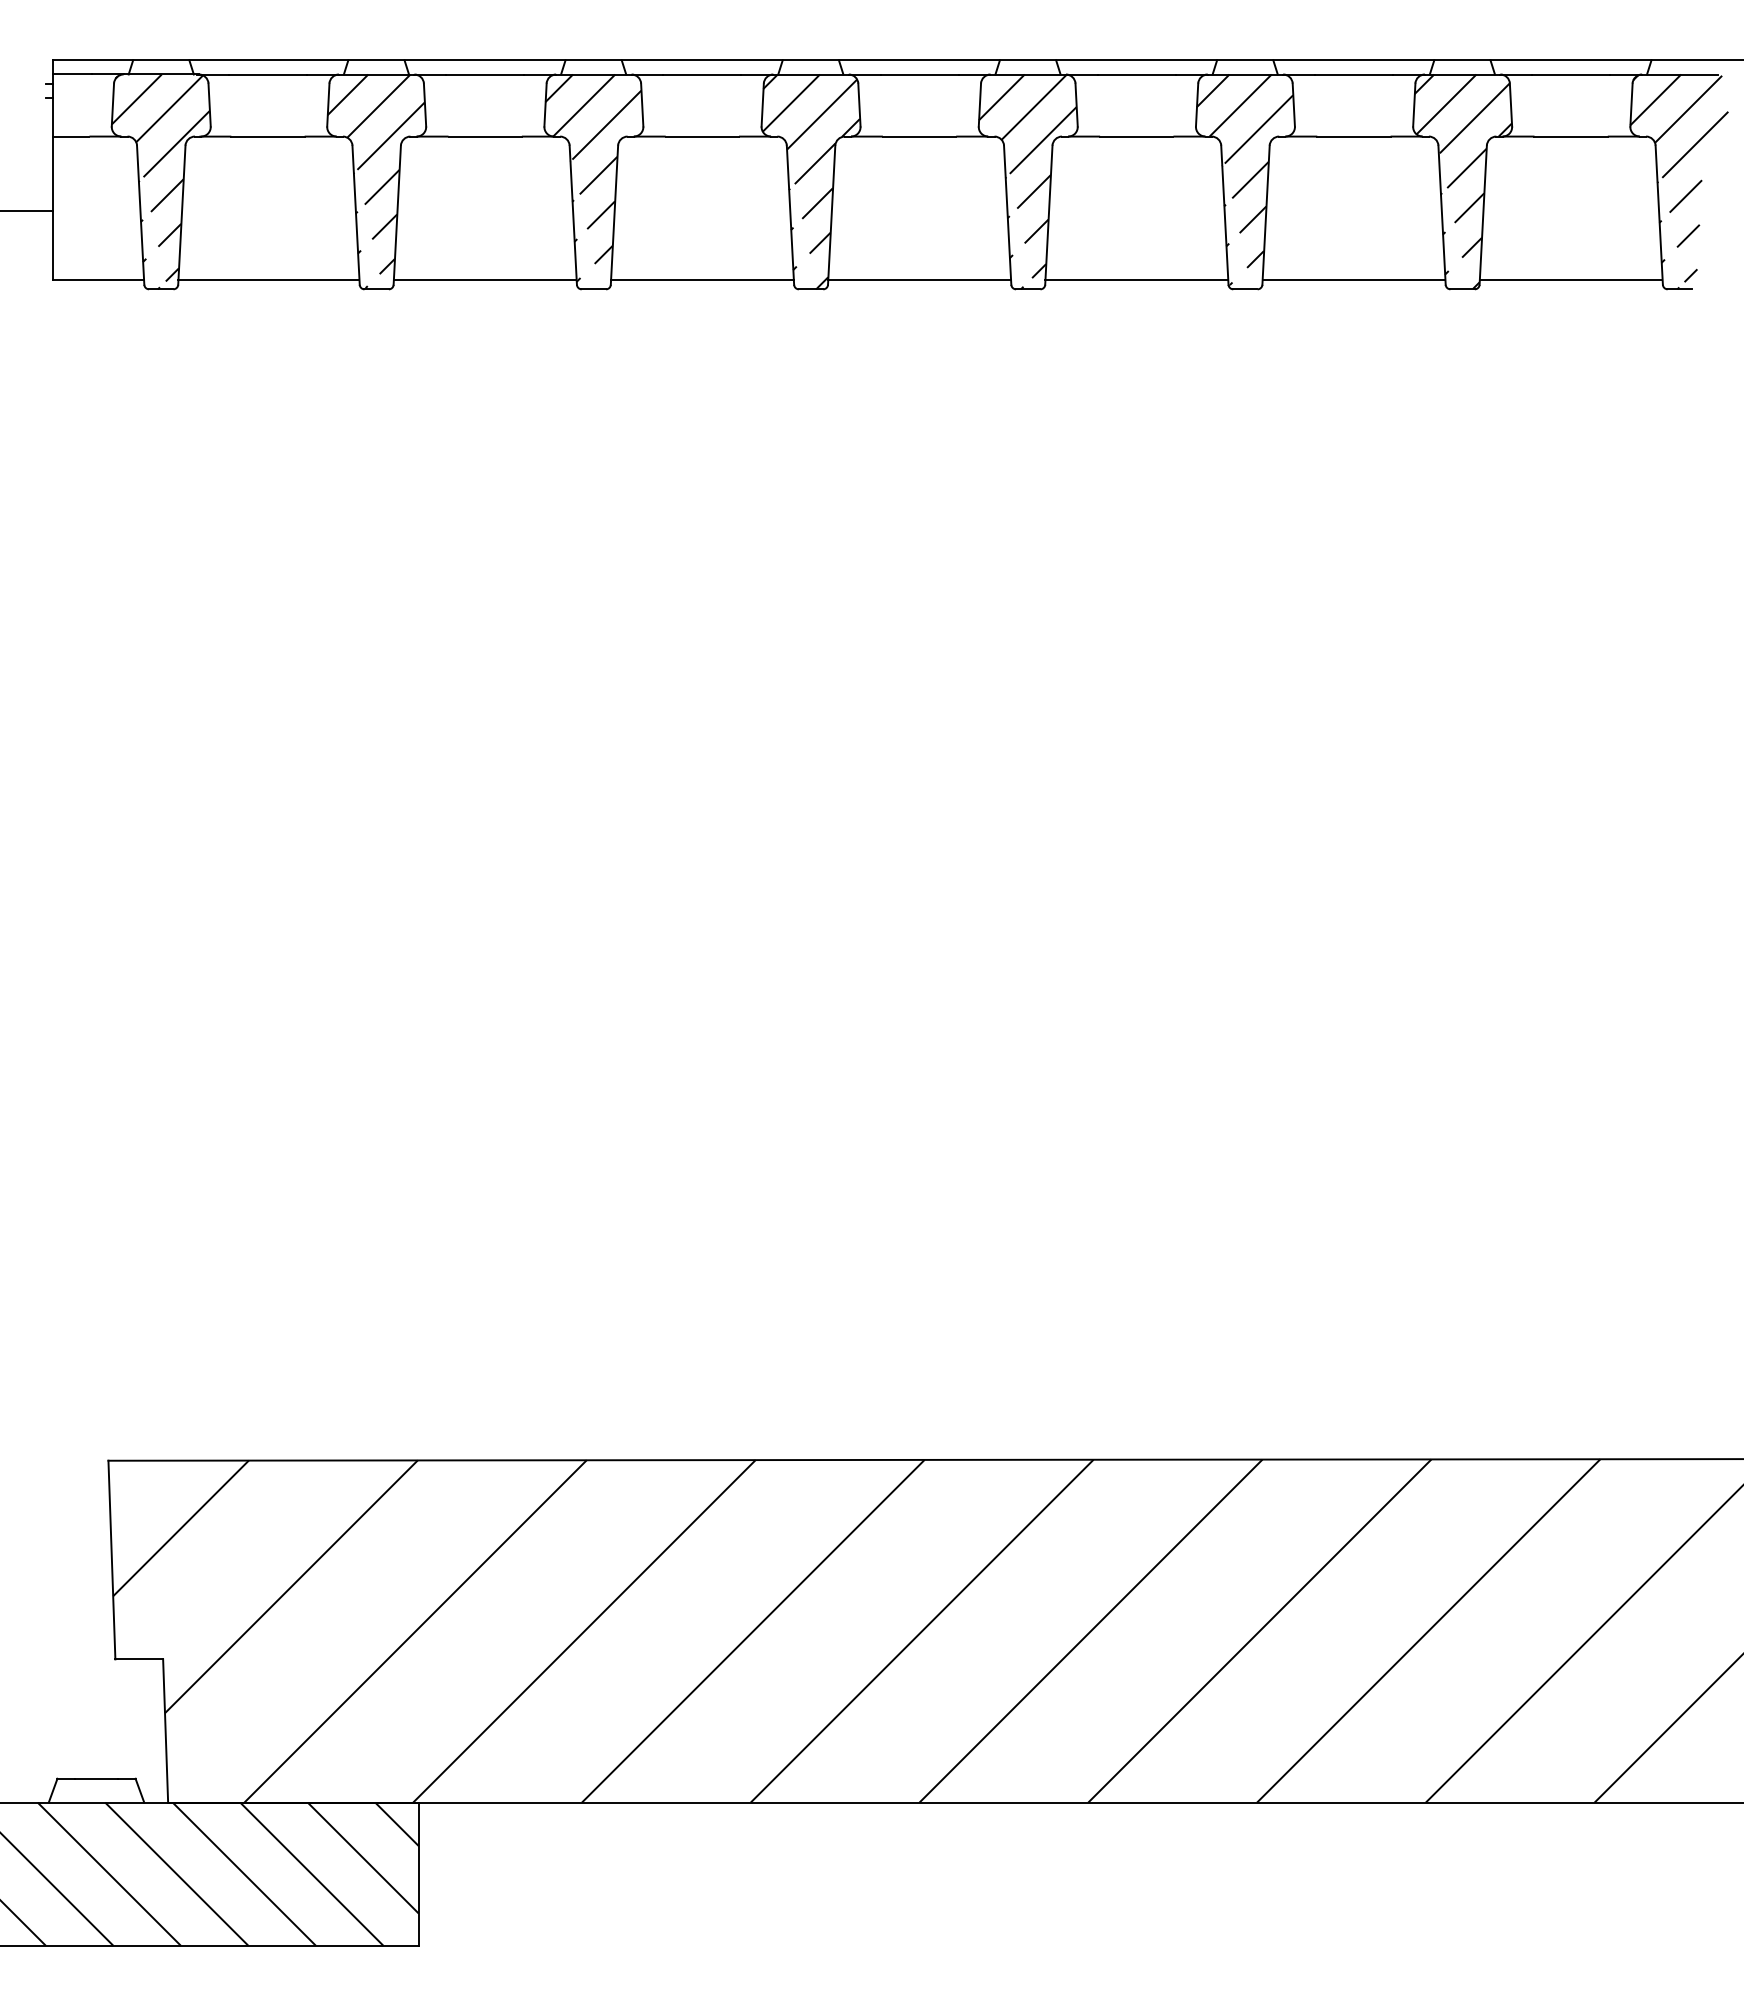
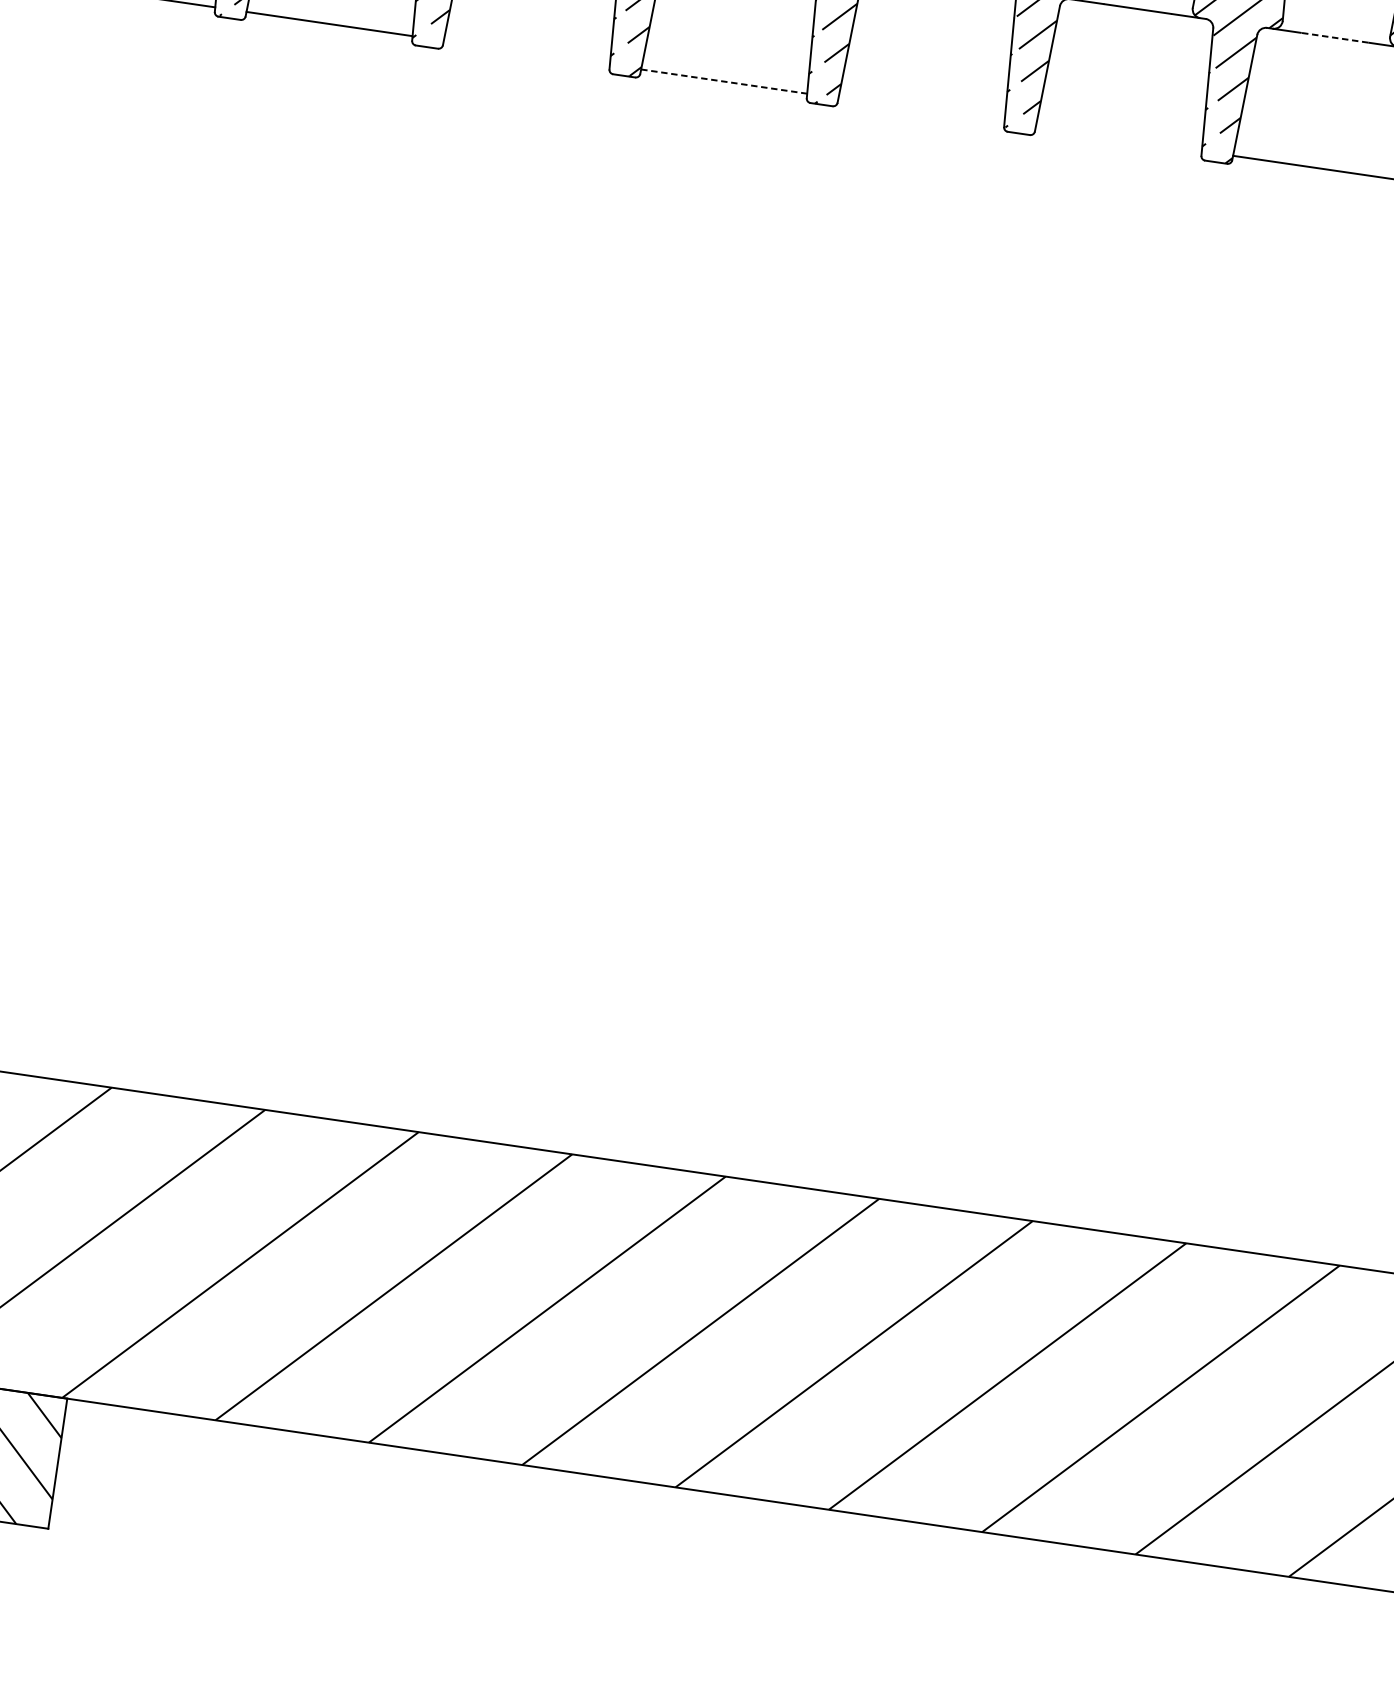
line: (1571, 136) -> (1335, 37), solid -> dashed
line: (702, 279) -> (526, 52), removed
line: (920, 279) -> (724, 81), solid -> dashed
line: (1136, 279) -> (921, 110), removed
line: (1353, 279) -> (1118, 138), removed

